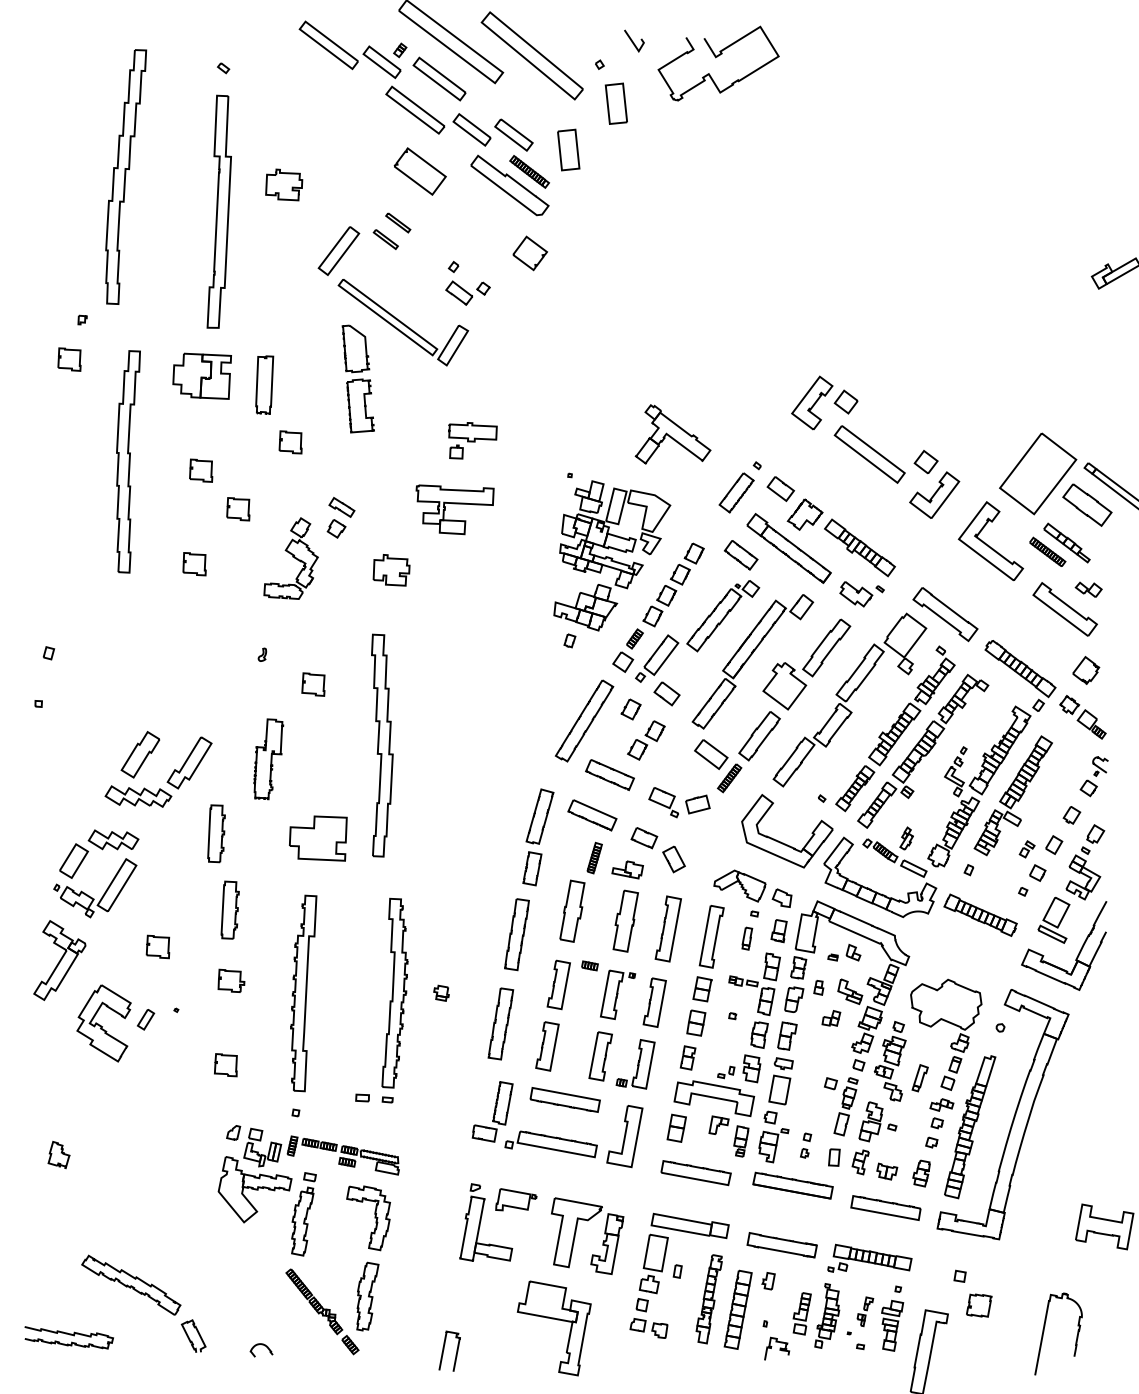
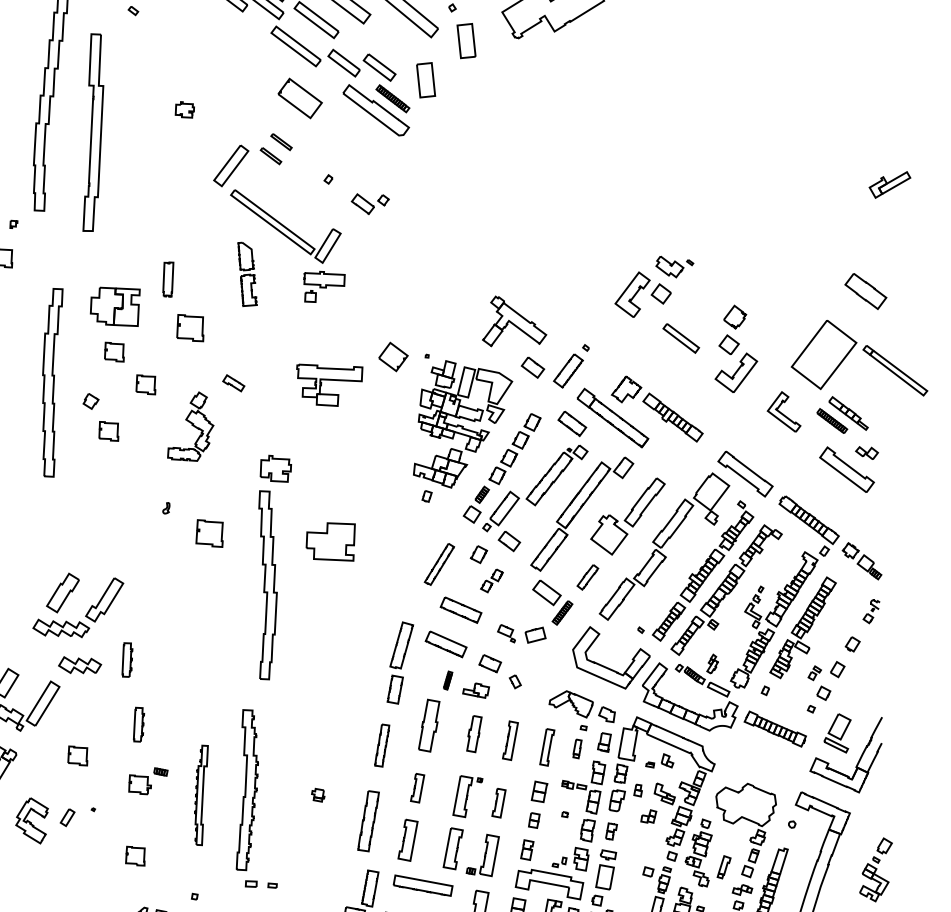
part: (284, 184) -> (185, 109), size x0.6
part: (218, 211) -> (92, 132), moved
part: (529, 253) -> (392, 357), moved
part: (467, 292) -> (369, 203), moved
part: (201, 375) -> (114, 306), moved
part: (357, 378) -> (246, 273), size x0.7
part: (264, 384) -> (168, 279), size x0.7
part: (472, 440) -> (324, 286), moved
part: (290, 442) -> (190, 328), size x1.4
part: (869, 454) -> (681, 338), size x0.6
part: (128, 461) -> (52, 382), moved
part: (780, 488) -> (532, 367), moved
part: (1087, 504) -> (865, 290), moved
part: (336, 528) -> (90, 401), moved
part: (990, 541) -> (783, 412), size x0.6
part: (391, 570) -> (275, 468), moved
part: (861, 594) -> (674, 267), moved
part: (1086, 670) -> (735, 317), moved
part: (313, 684) -> (209, 533), size x1.4
part: (584, 720) -> (439, 563), size x0.6
part: (759, 736) -> (587, 577), size x0.6
part: (646, 740) -> (492, 580), size x0.7
part: (268, 759) -> (171, 597), removed
part: (1093, 776) -> (871, 611), size x0.7
part: (663, 802) -> (506, 633), size x0.7
part: (216, 833) -> (127, 659), size x0.7
part: (318, 838) -> (330, 541), moved
part: (113, 839) -> (79, 664), moved
part: (594, 857) -> (447, 680), size x0.7
part: (673, 859) -> (514, 681), size x0.6
part: (1085, 862) -> (876, 870), moved
part: (229, 909) -> (138, 724), size x0.7
part: (625, 920) -> (474, 733), size x0.7
part: (667, 928) -> (509, 740), size x0.7
part: (516, 934) -> (381, 745), size x0.7
part: (711, 936) -> (547, 747), size x0.7
part: (589, 965) -> (160, 771), moved
part: (558, 984) -> (417, 787), size x0.7
part: (394, 992) -> (246, 789), moved
part: (303, 993) -> (201, 795), size x0.6
part: (654, 1002) -> (498, 803), size x0.7
part: (696, 1022) -> (534, 820), size x0.7
part: (103, 1023) -> (31, 820), size x0.7
part: (787, 1035) -> (611, 831), size x0.7

